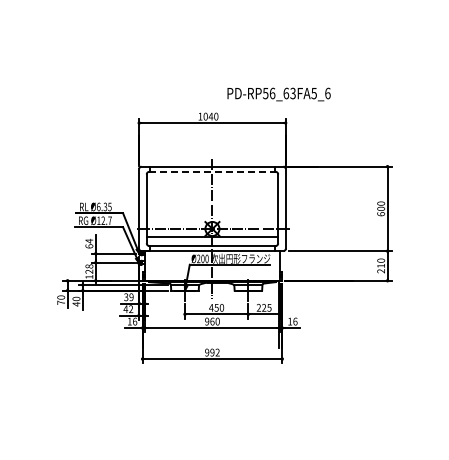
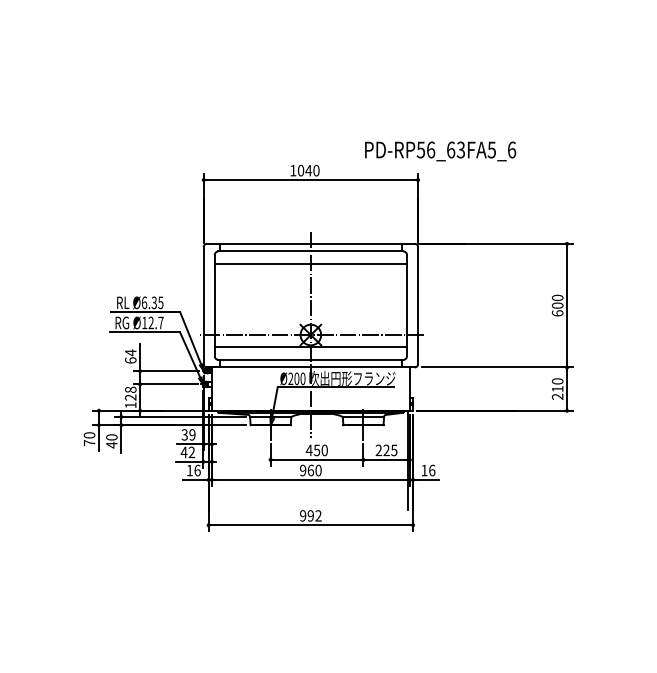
text: (278, 94) -> (439, 151), moved
line: (212, 171) -> (310, 250), dashed -> solid
line: (212, 180) -> (310, 264), added

